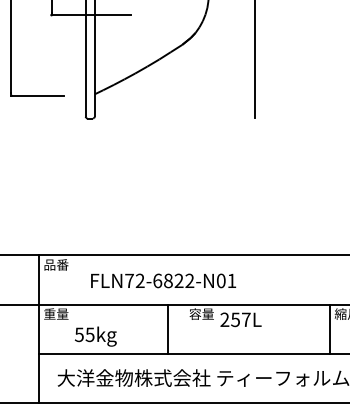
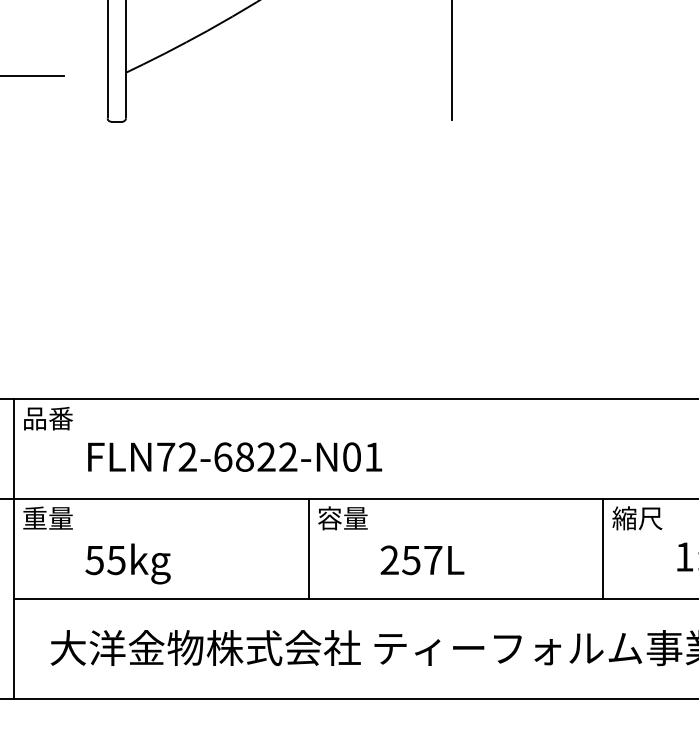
text: (163, 280) -> (234, 456), moved
text: (240, 319) -> (421, 559), moved
line: (167, 328) -> (307, 547), moved

